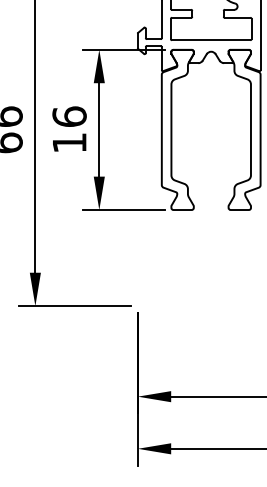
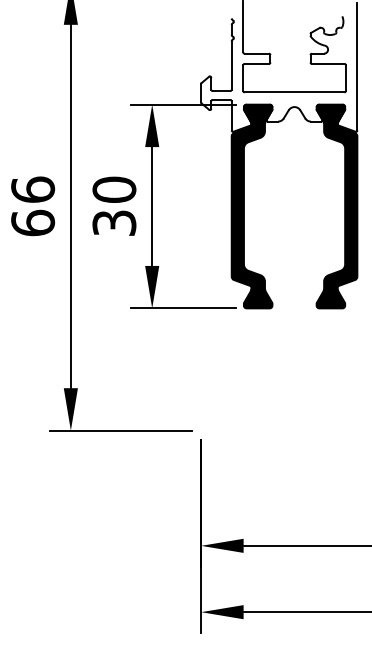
text: (69, 129) -> (114, 205), 16 -> 30
fill: (177, 129) -> (251, 206), added
fill: (244, 129) -> (336, 206), added

